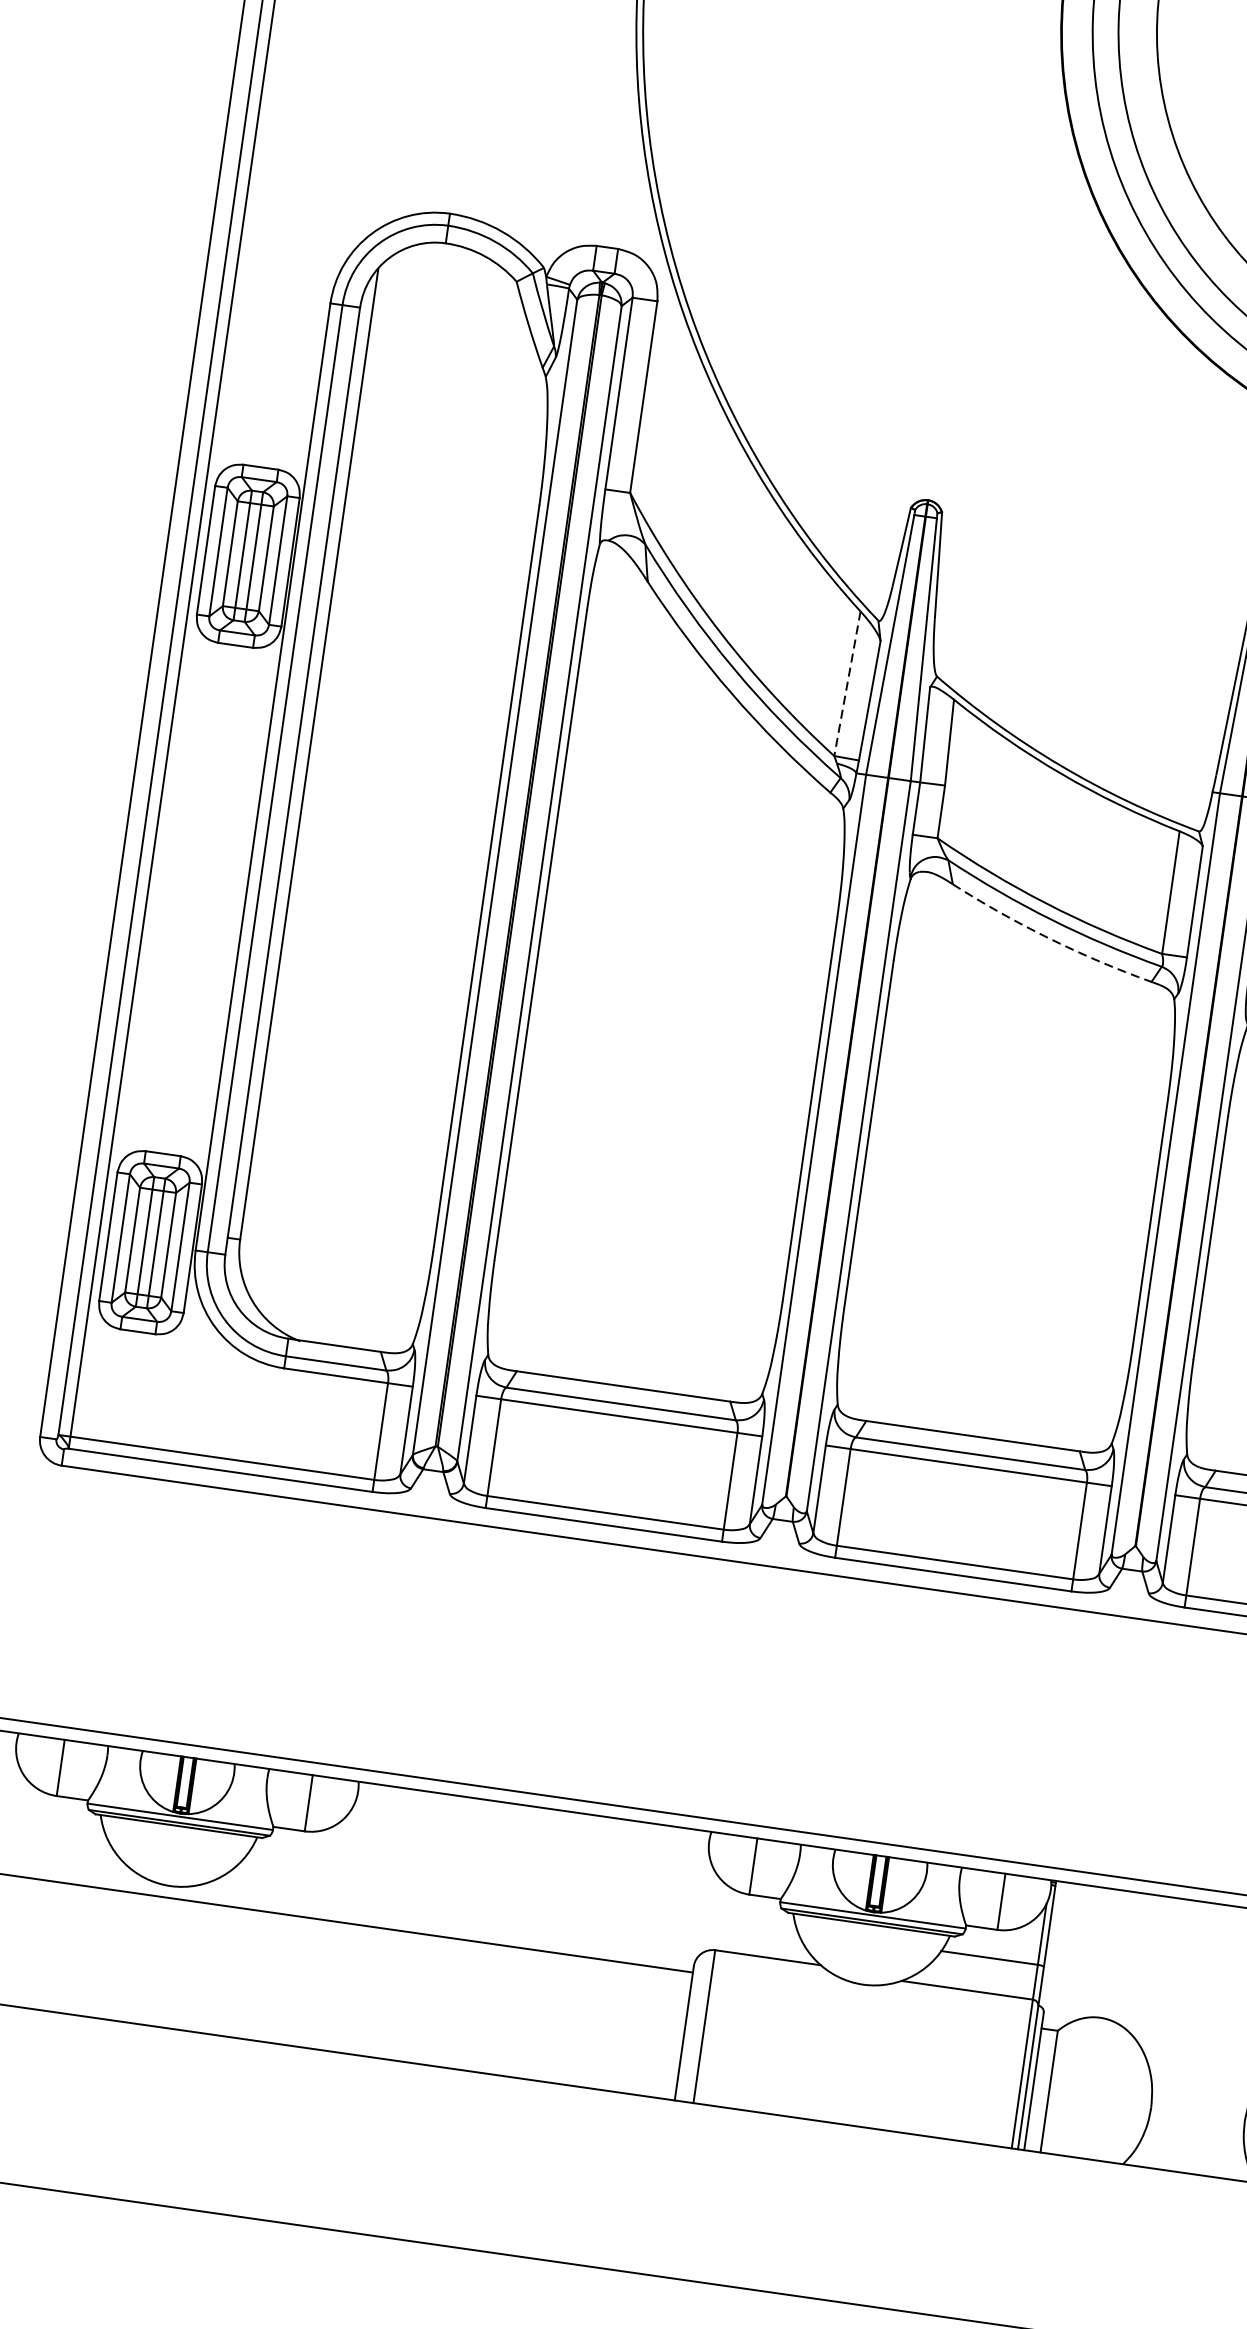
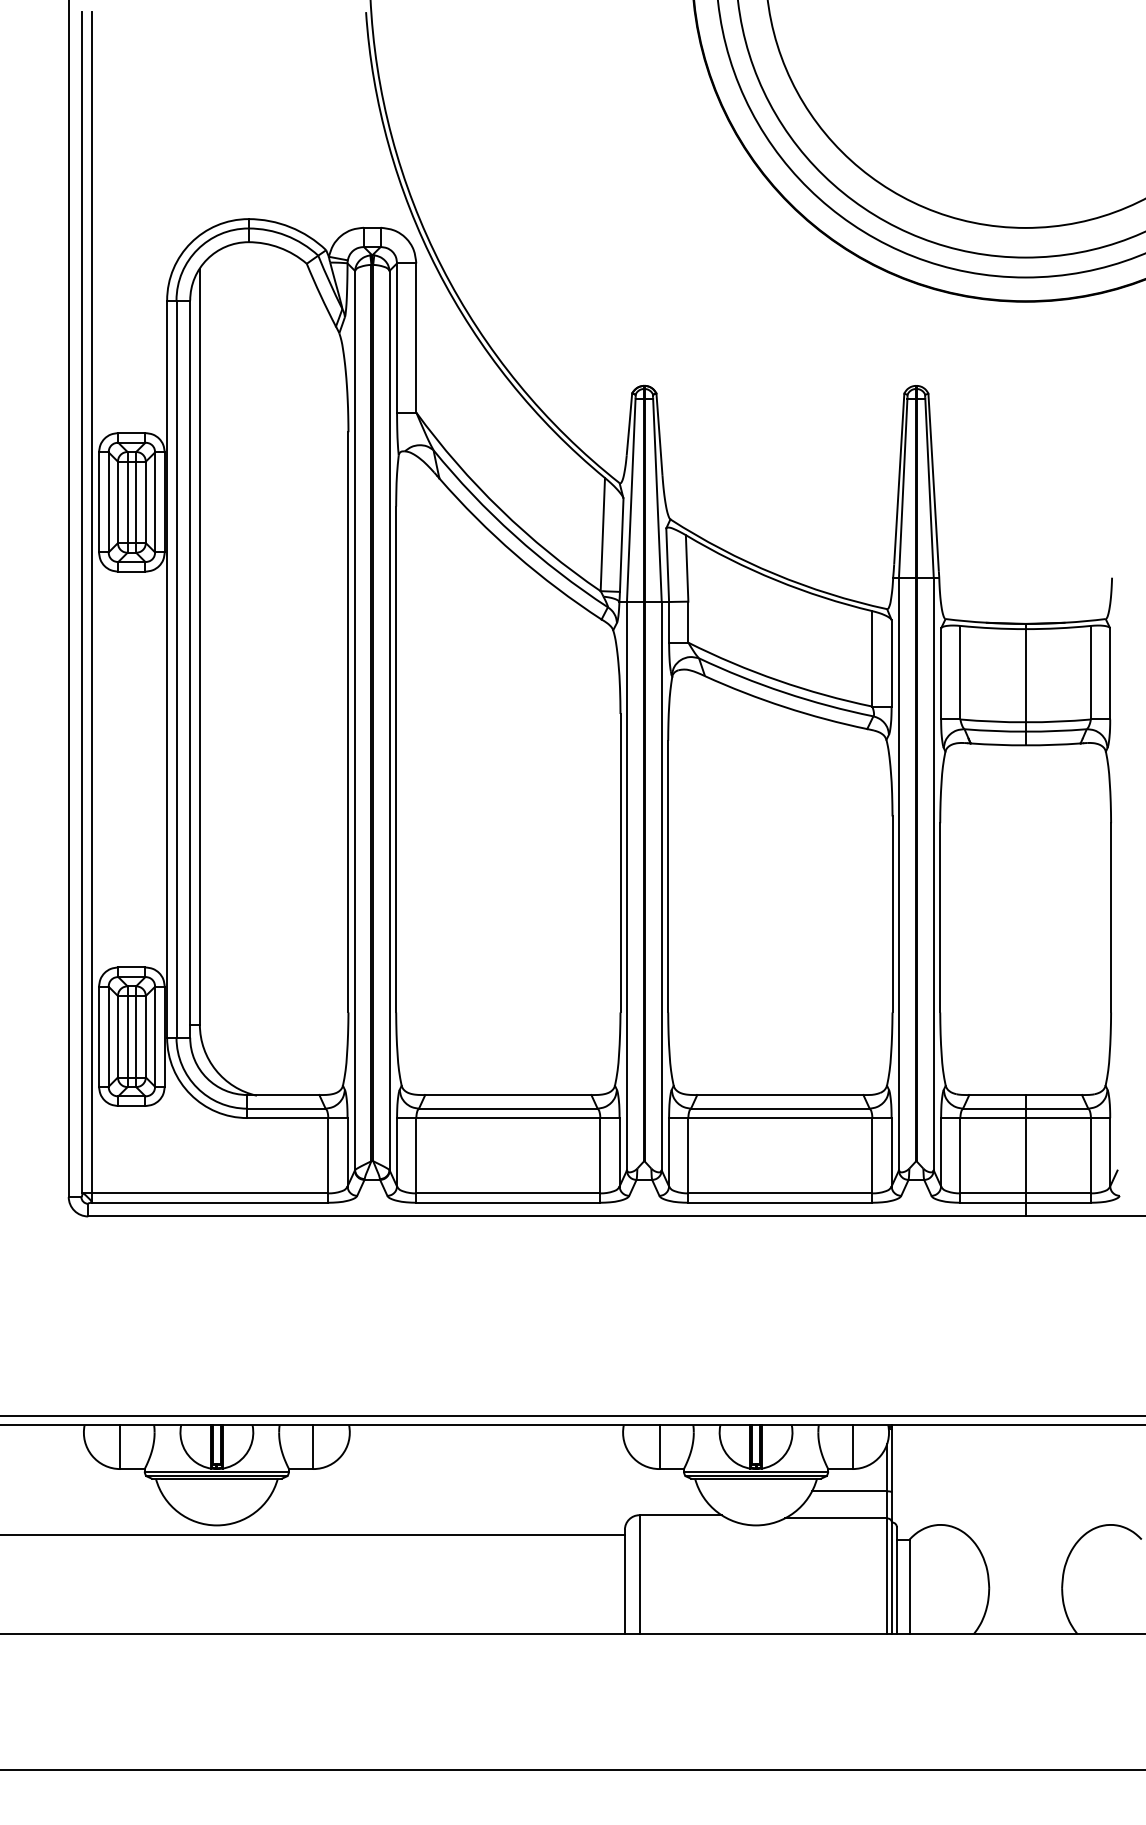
line: (847, 683) -> (602, 534), dashed -> solid
arc: (1049, 939) -> (784, 707), dashed -> solid

